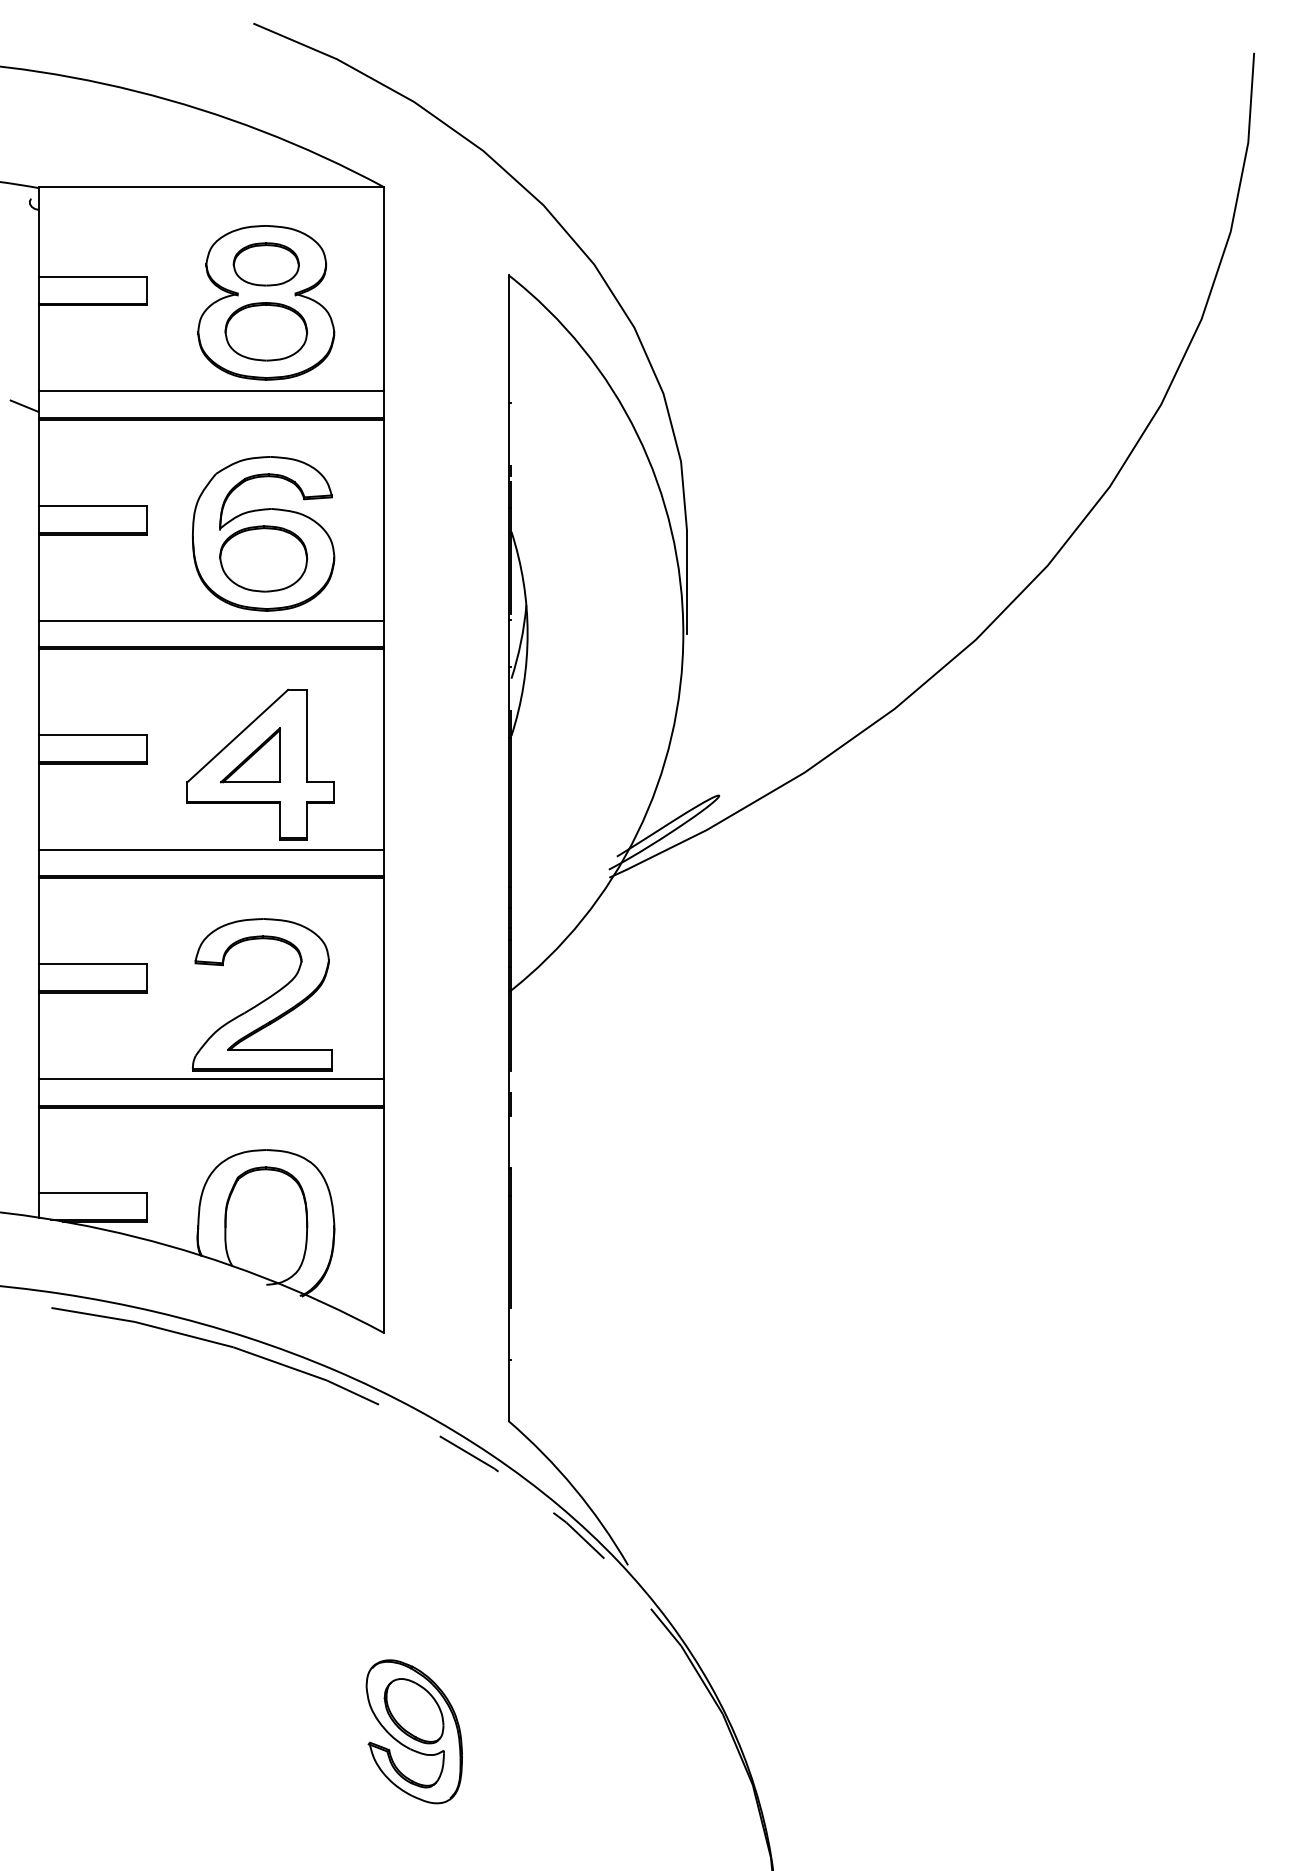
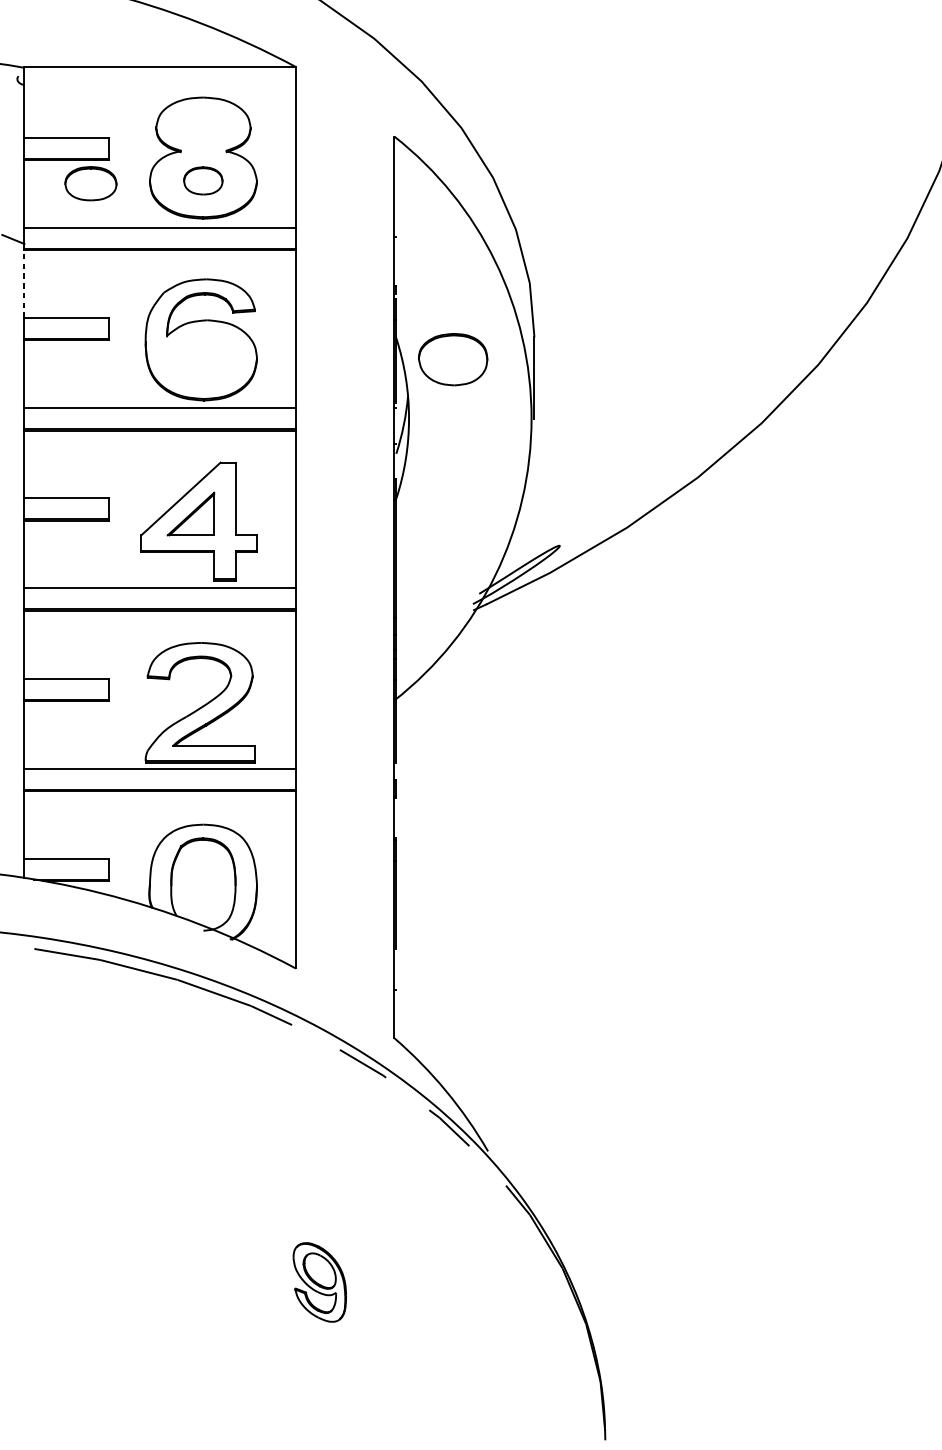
part: (265, 264) -> (90, 183), moved
part: (265, 331) -> (202, 180), size x0.6
line: (38, 463) -> (24, 284), solid -> dashed
part: (263, 558) -> (453, 359), moved
part: (413, 1731) -> (319, 1282), size x0.7

